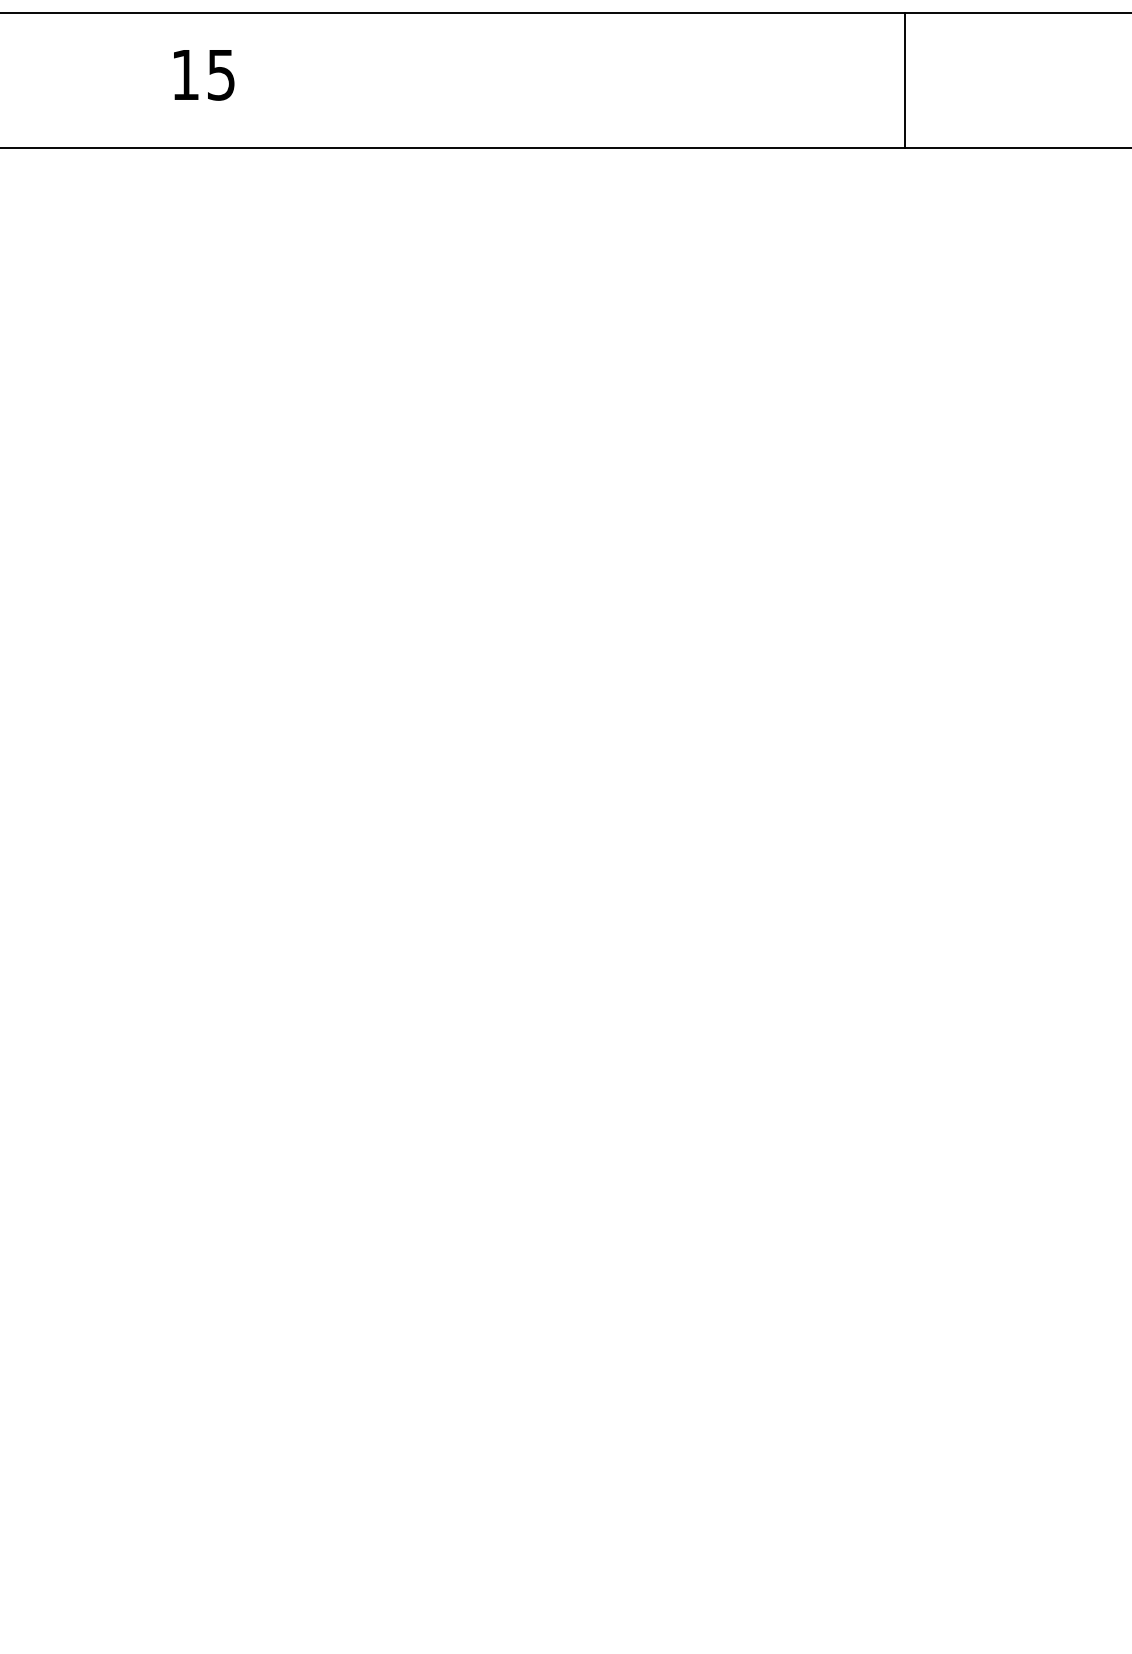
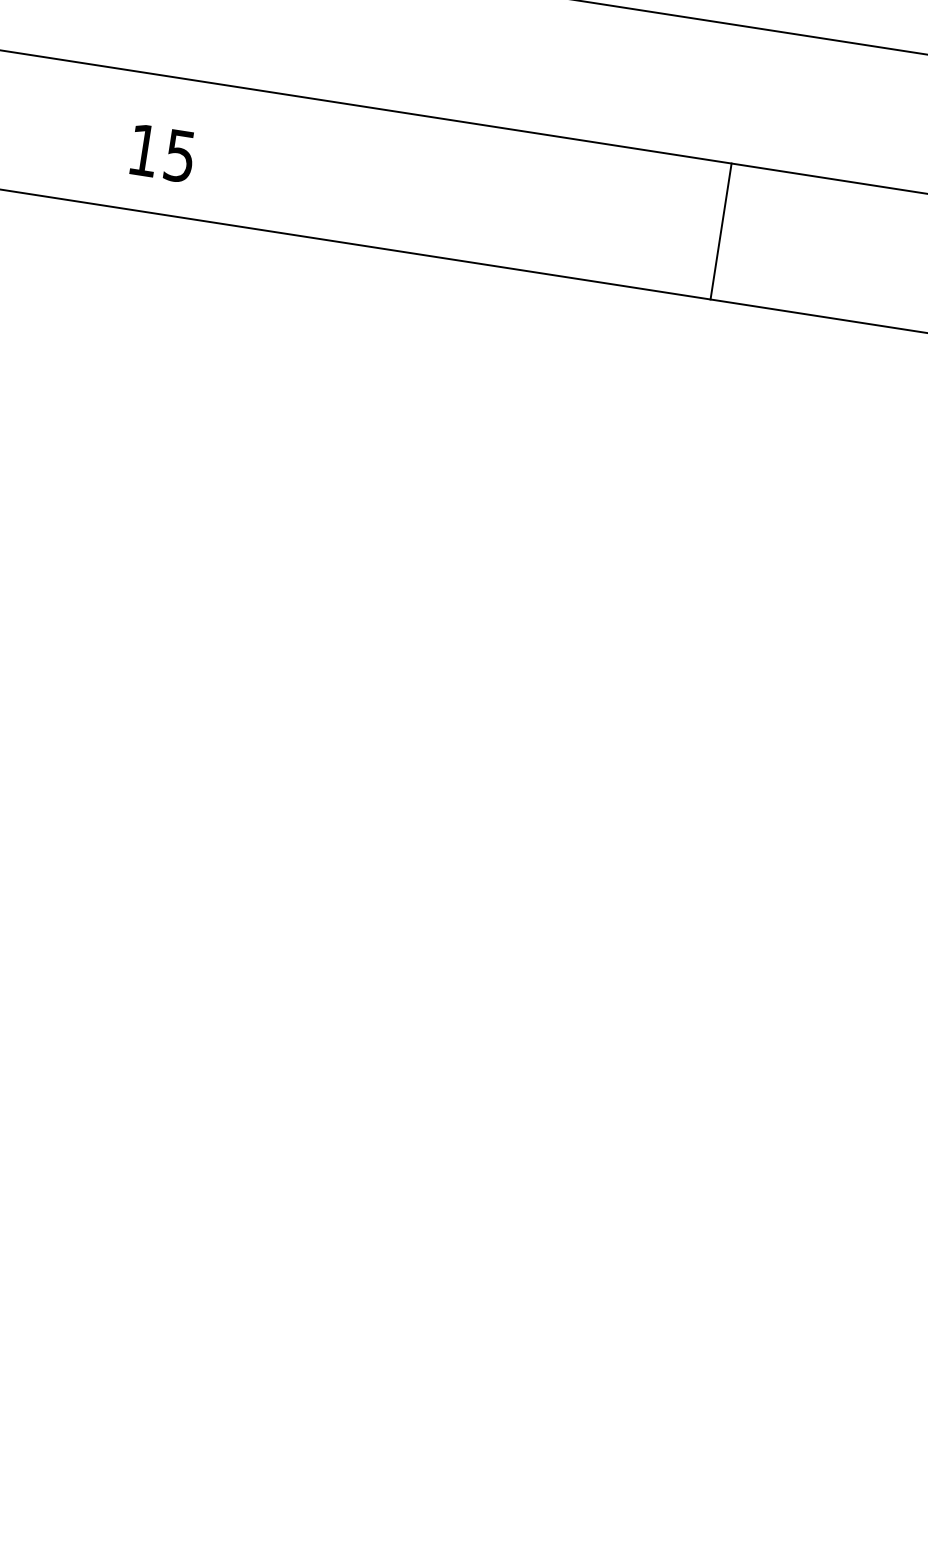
text: (204, 75) -> (162, 153), moved
line: (905, 80) -> (721, 231), moved

